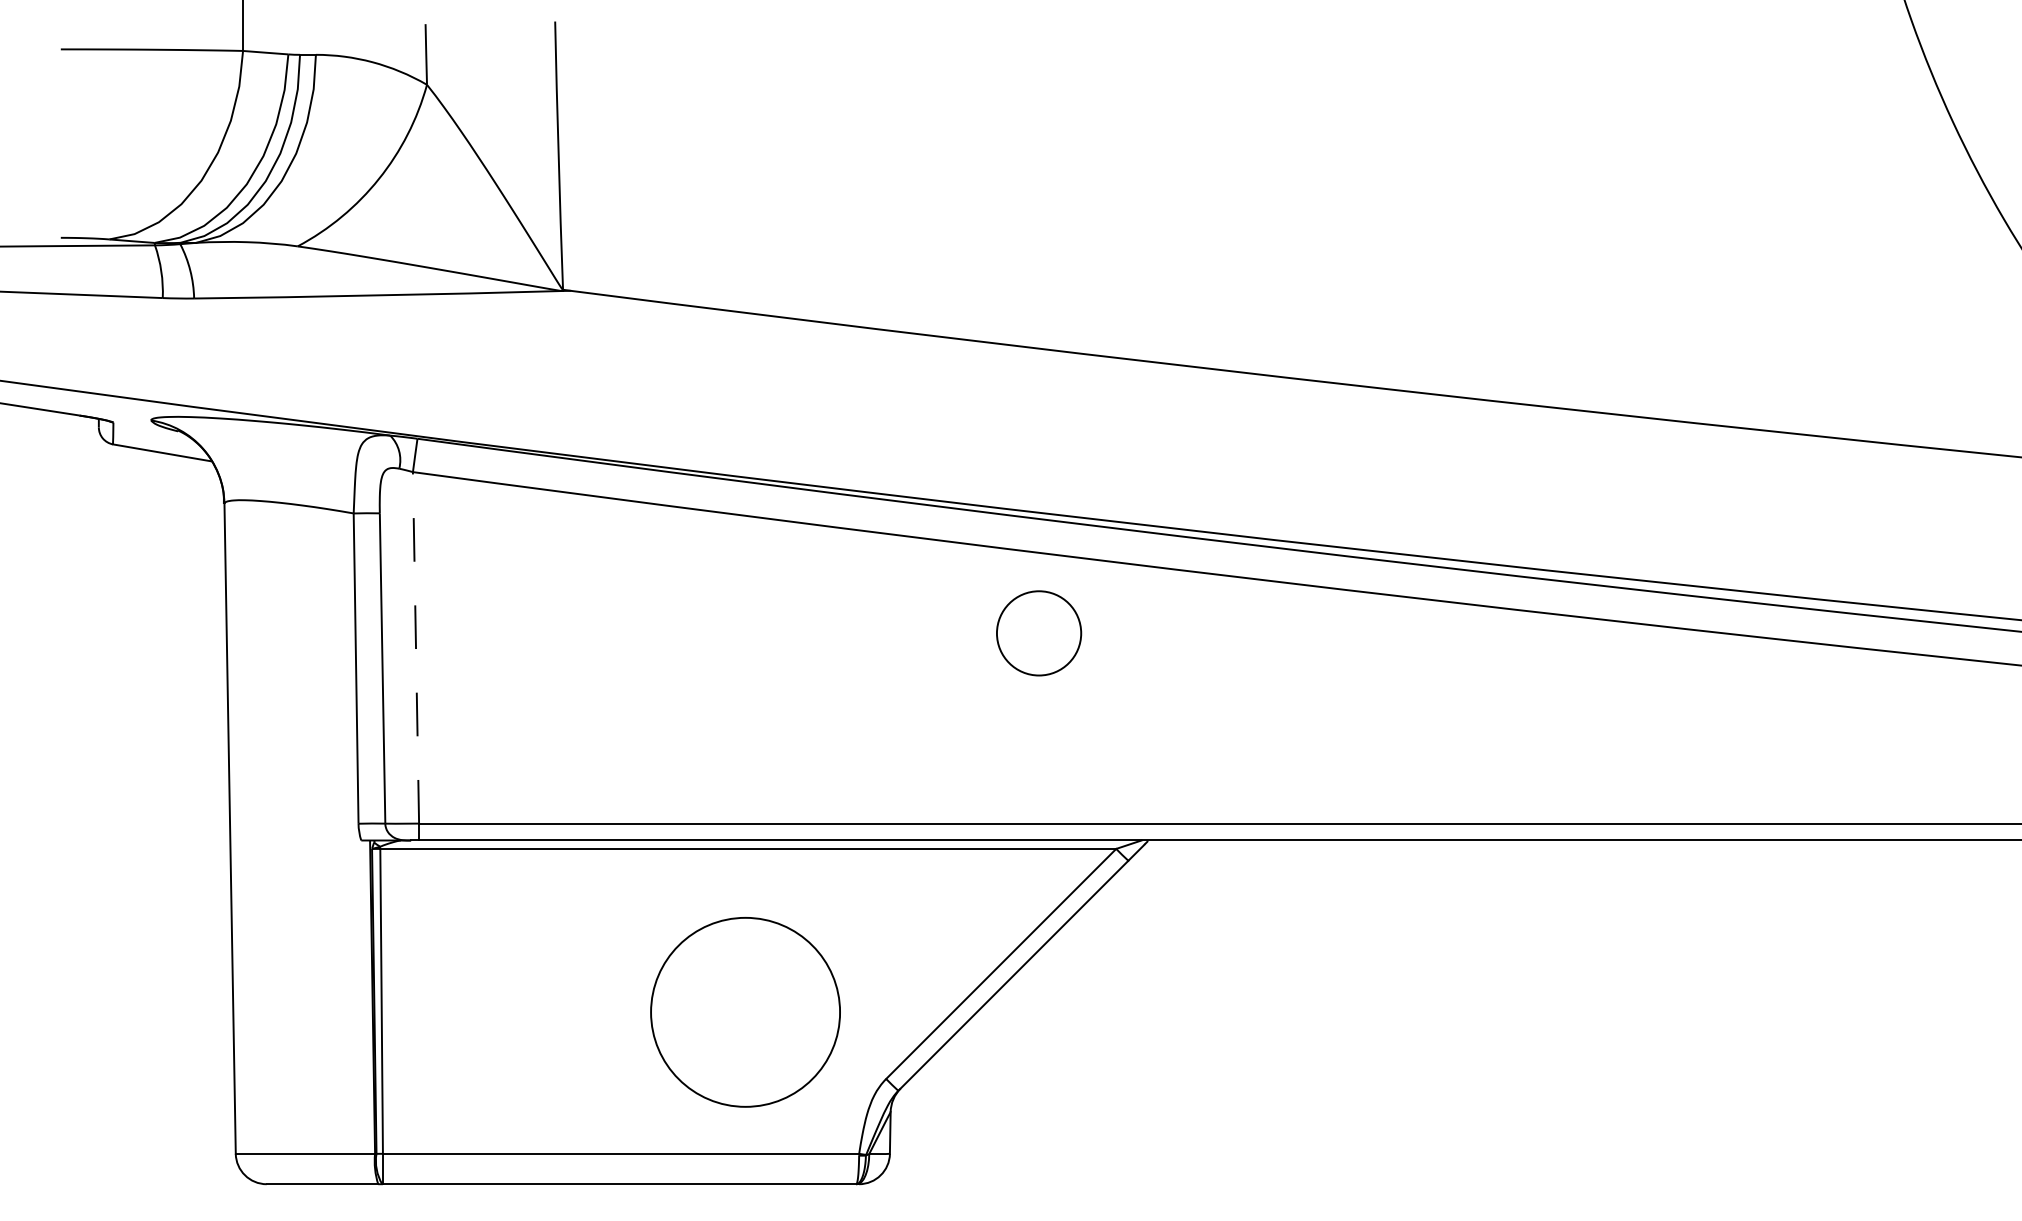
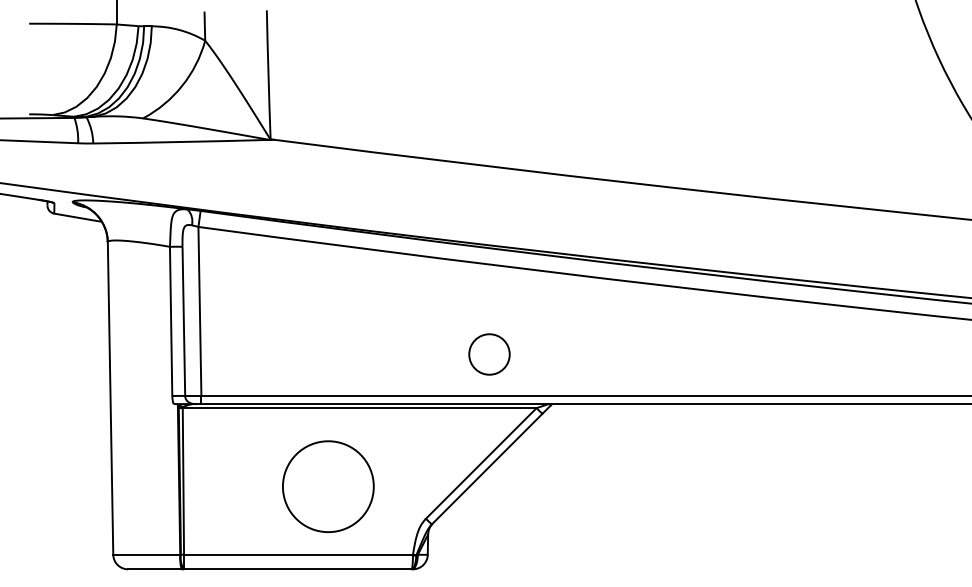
circle: (1039, 633) -> (489, 354), moved
line: (415, 647) -> (199, 311), dashed -> solid
circle: (745, 1011) -> (328, 486), moved

